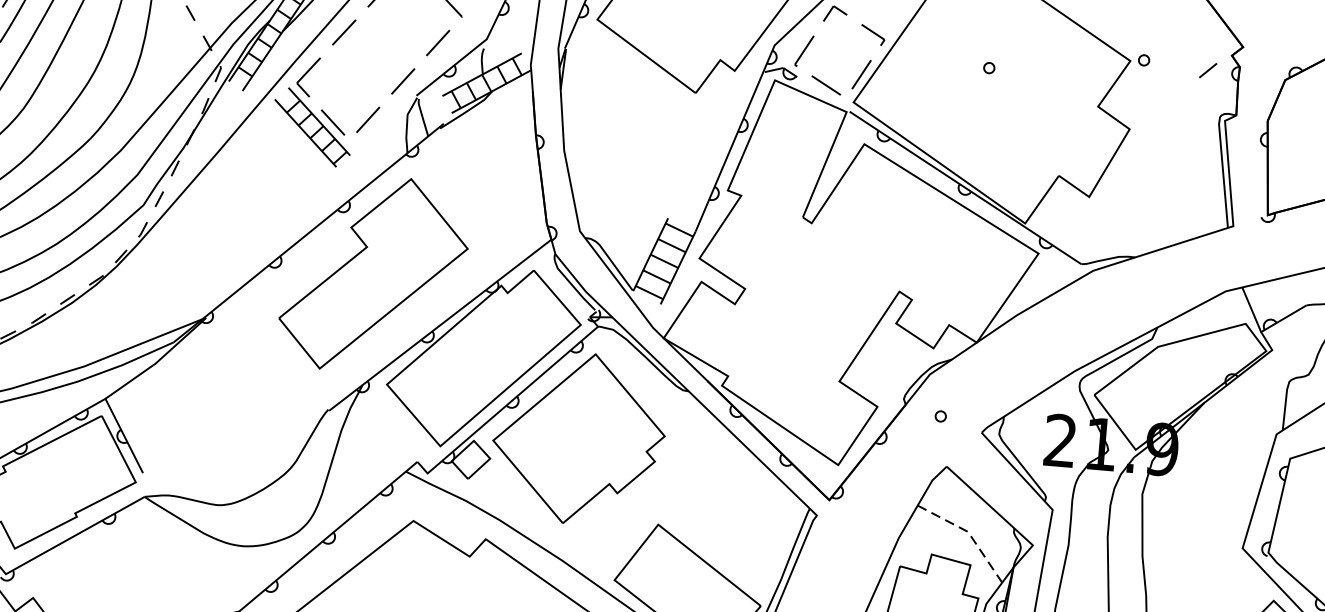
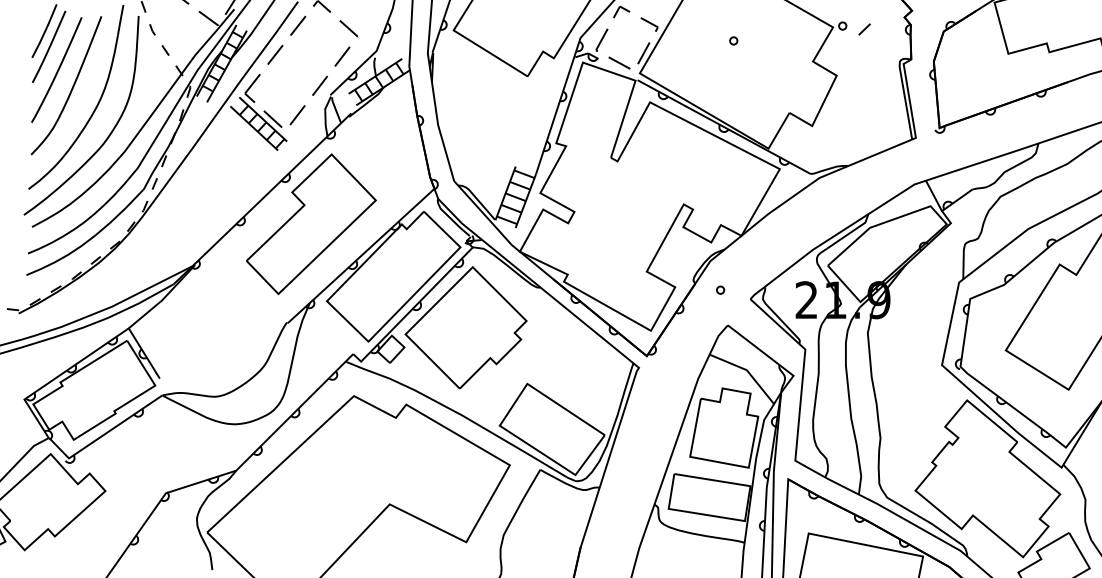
line: (1207, 70) -> (864, 29), moved
line: (968, 532) -> (747, 370), dashed -> solid

